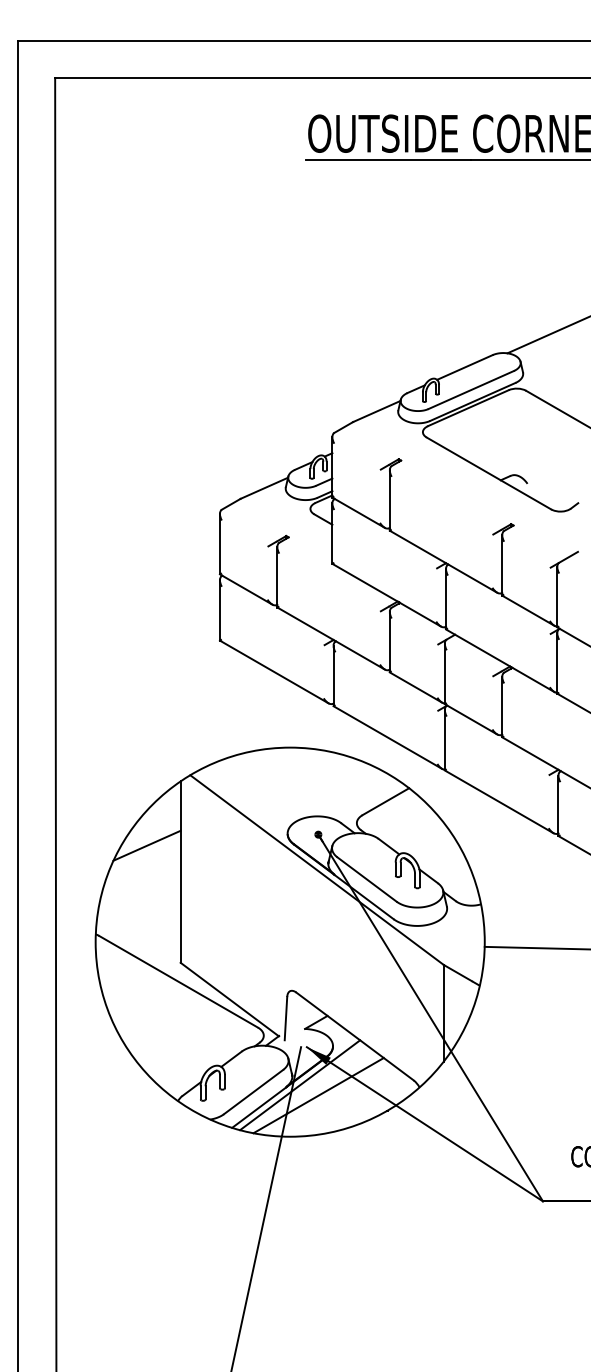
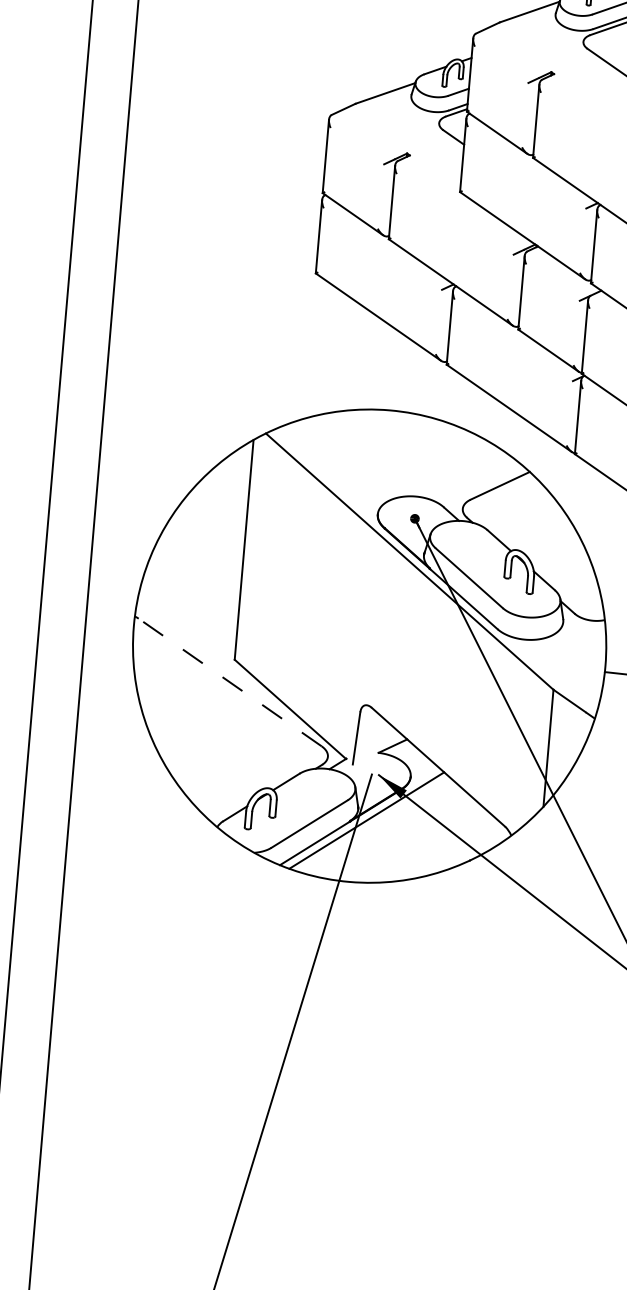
line: (146, 845) -> (205, 514), removed
line: (178, 981) -> (230, 682), solid -> dashed
line: (318, 1095) -> (388, 834), removed

